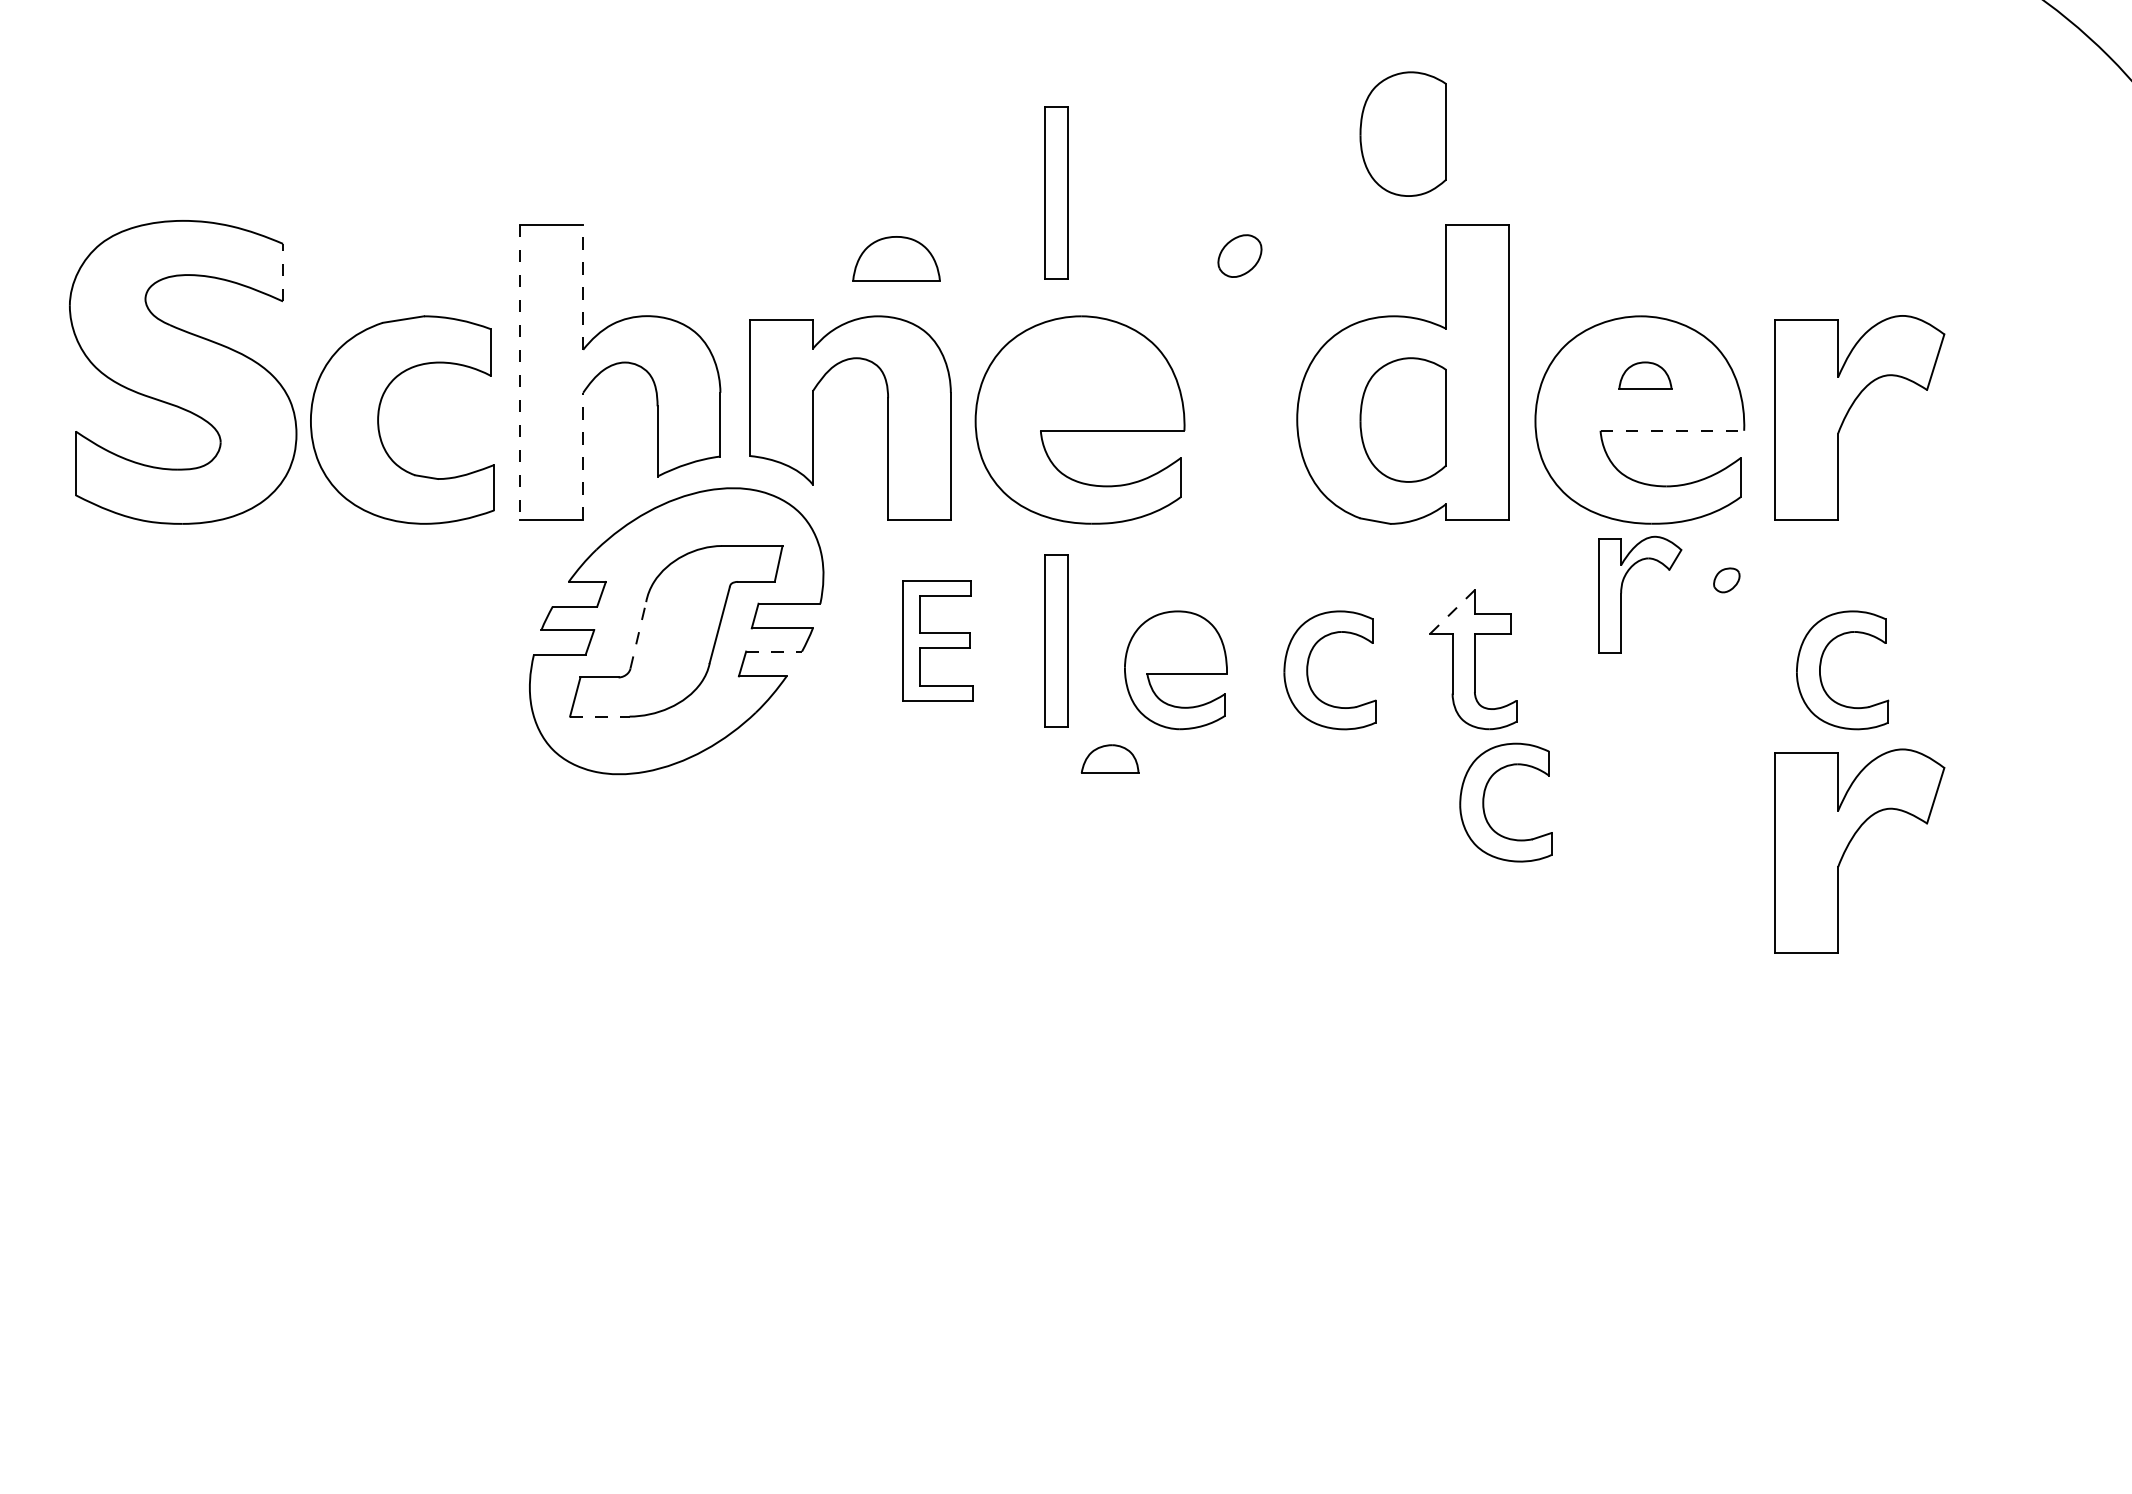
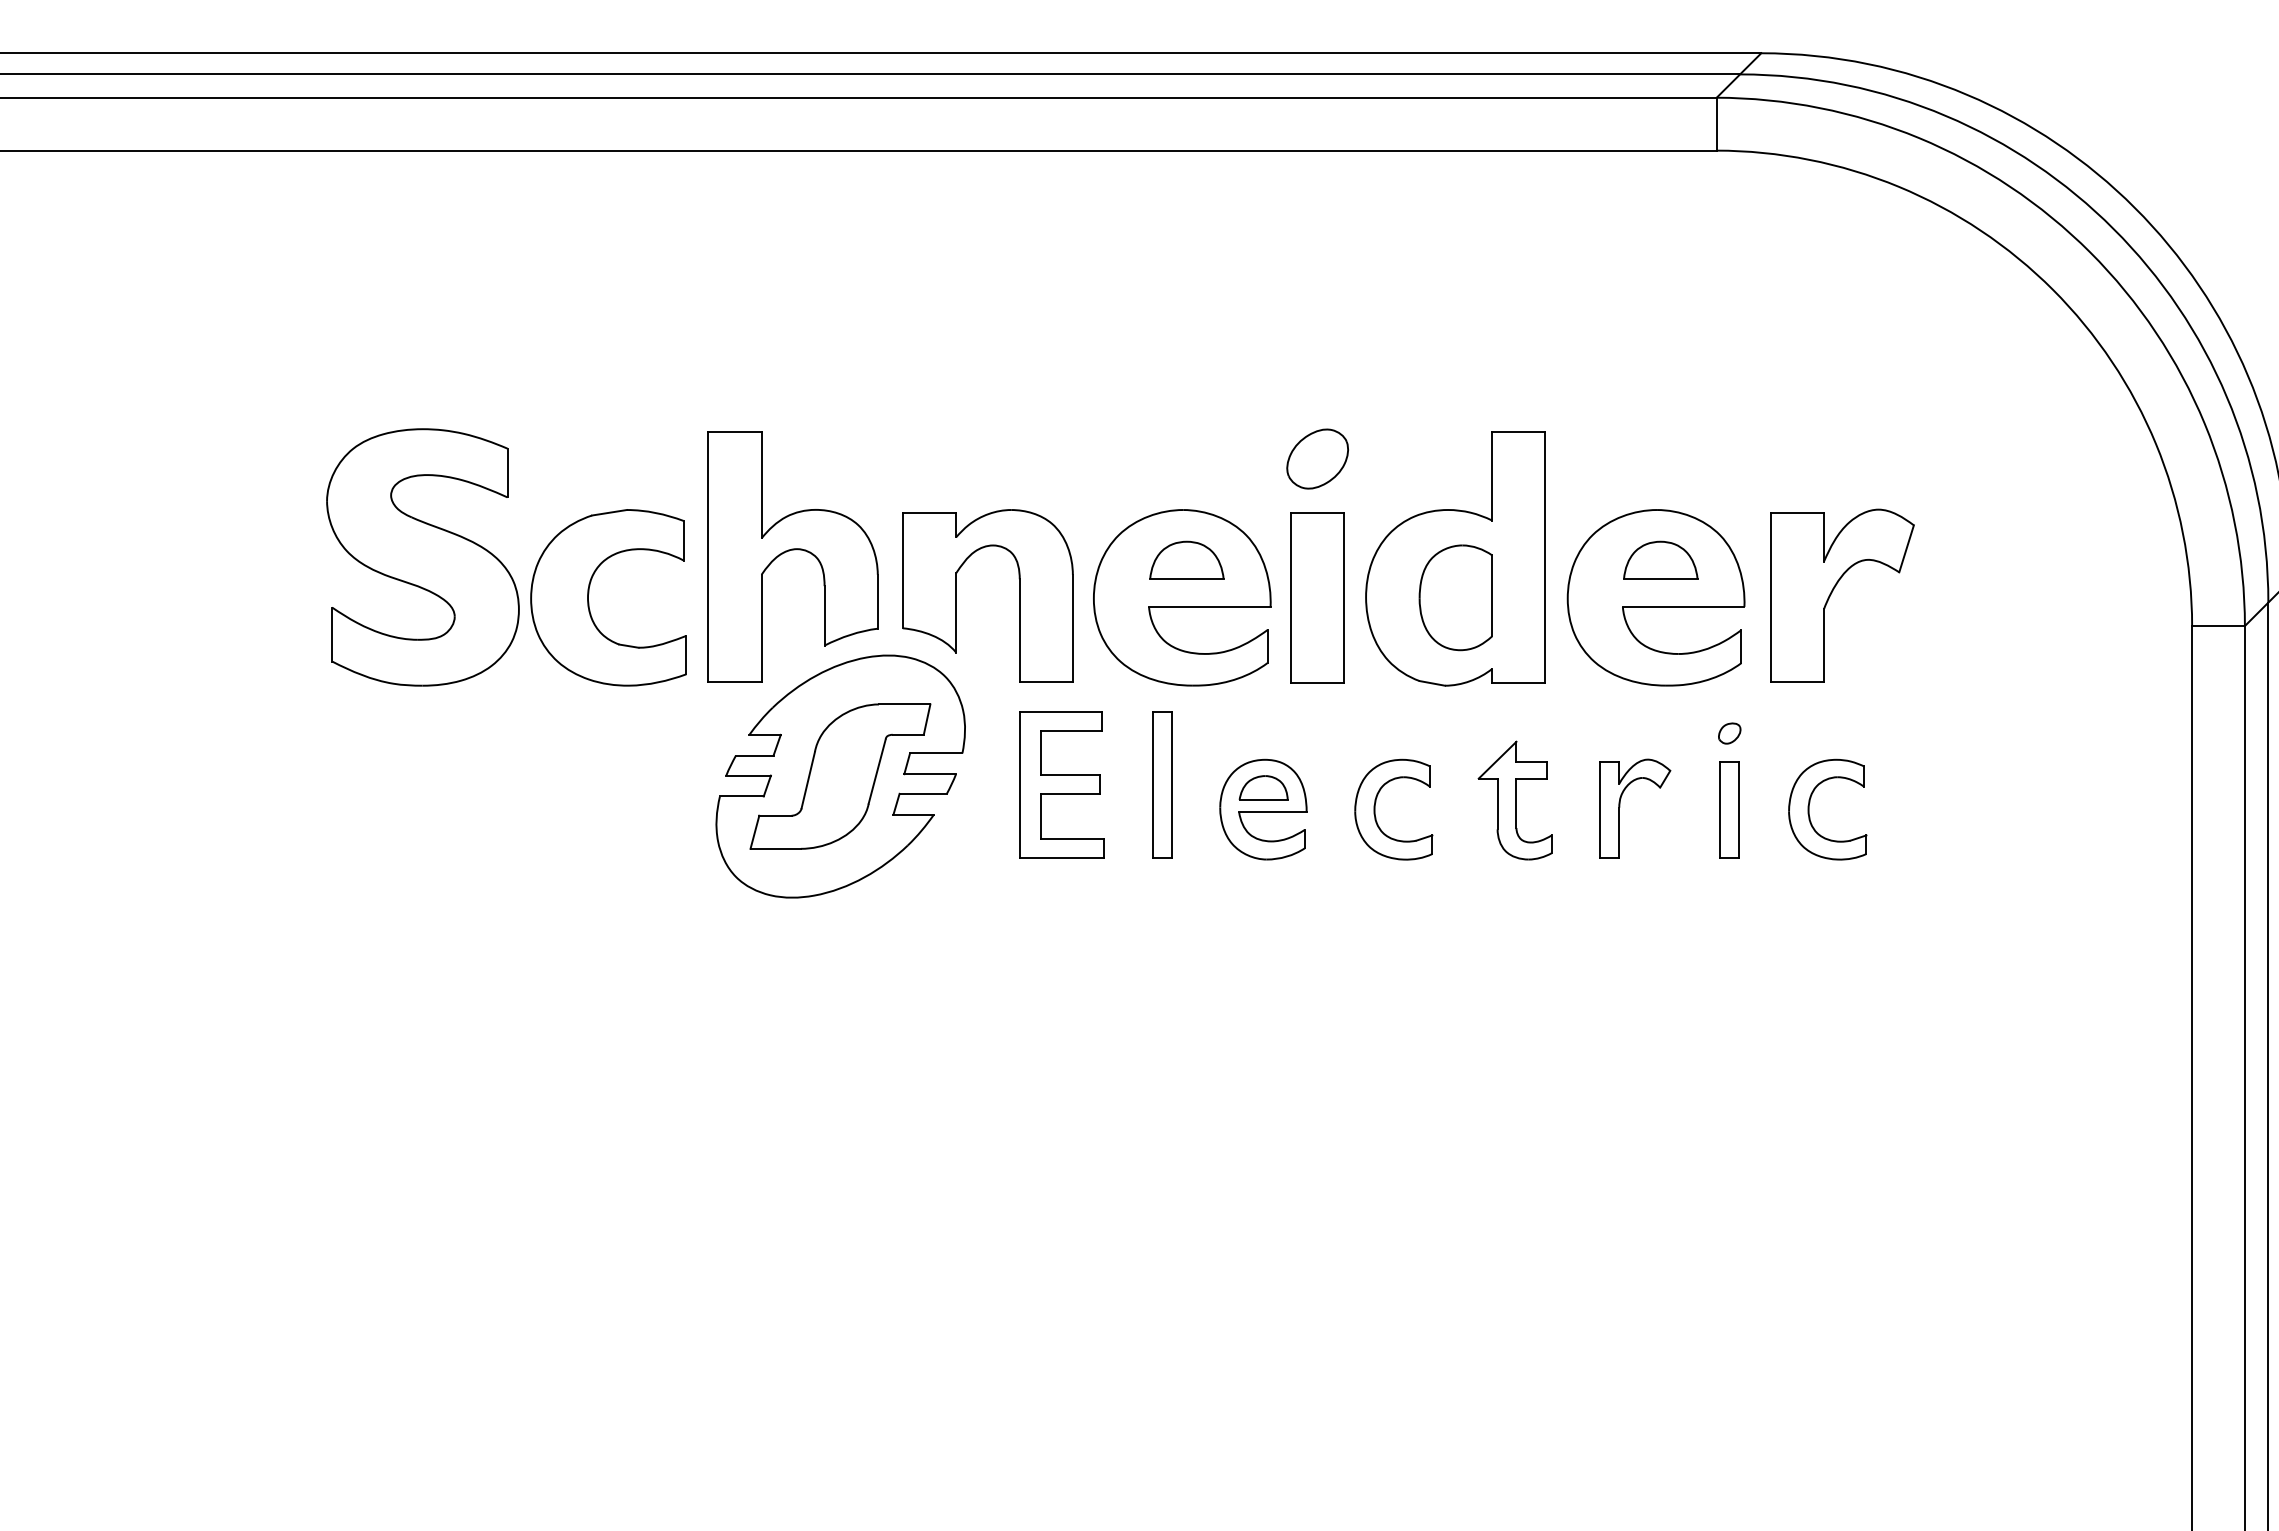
part: (1402, 133) -> (1455, 355), removed
part: (1056, 192) -> (1162, 405), removed
part: (1239, 255) -> (1317, 458), size x1.67
part: (896, 257) -> (1186, 559), moved
line: (282, 272) -> (507, 472), dashed -> solid
line: (583, 287) -> (761, 485), dashed -> solid
line: (520, 372) -> (708, 557), dashed -> solid
part: (1645, 374) -> (1660, 559), size x1.67
part: (1239, 419) -> (1317, 597), added
line: (1672, 430) -> (1683, 606), dashed -> solid
line: (583, 456) -> (761, 628), dashed -> solid
part: (1622, 593) -> (1620, 807), moved
line: (1452, 612) -> (1497, 760), dashed -> solid
line: (638, 635) -> (808, 780), dashed -> solid
part: (937, 640) -> (1061, 784), size x1.43
line: (774, 651) -> (923, 793), dashed -> solid
part: (1726, 670) -> (1729, 809), added
line: (600, 716) -> (776, 848), dashed -> solid
part: (1109, 758) -> (1263, 787), moved
part: (1484, 802) -> (1524, 921), removed
part: (1849, 846) -> (1833, 958), removed

